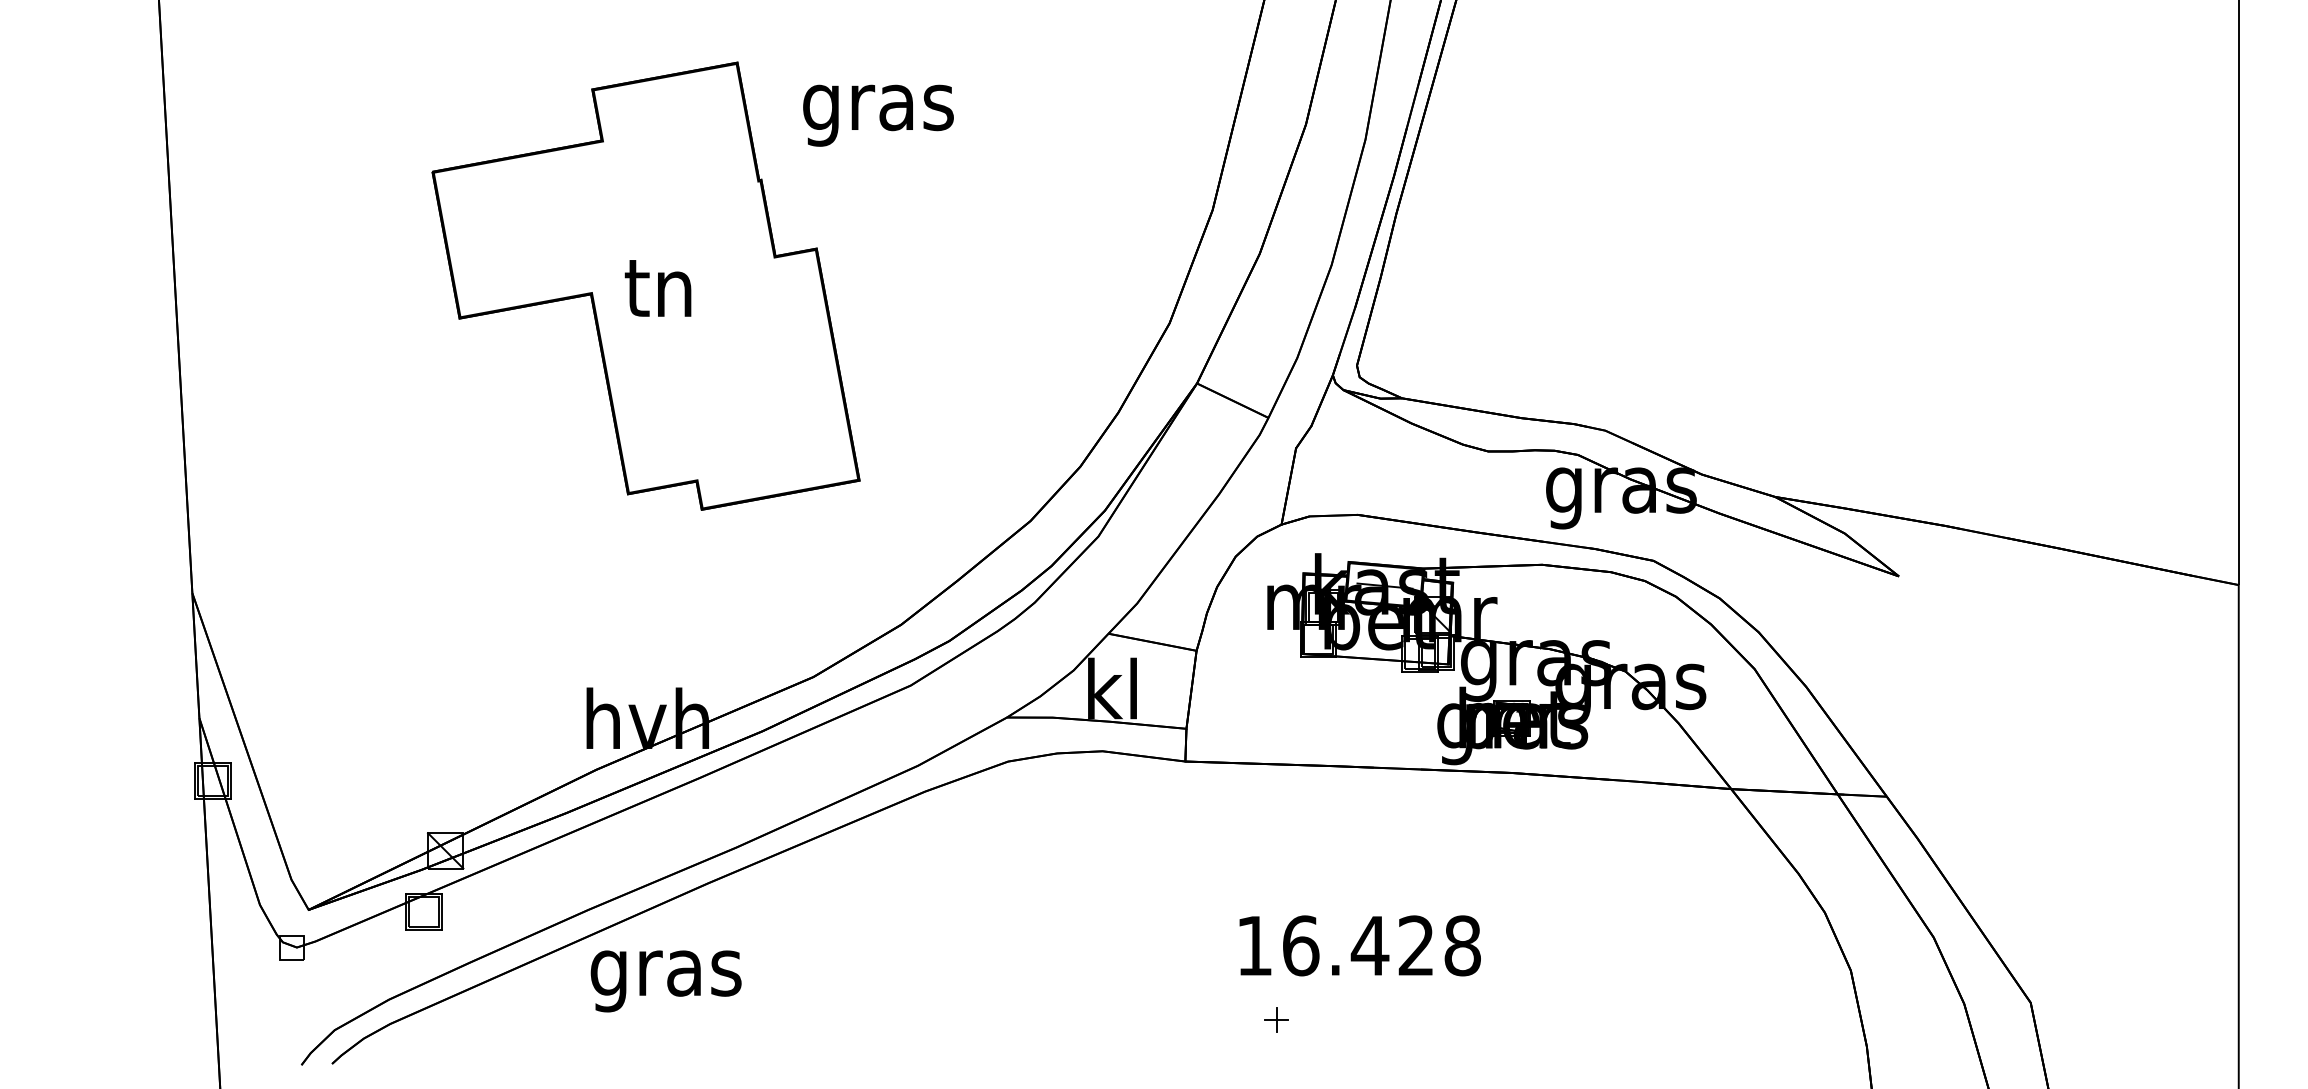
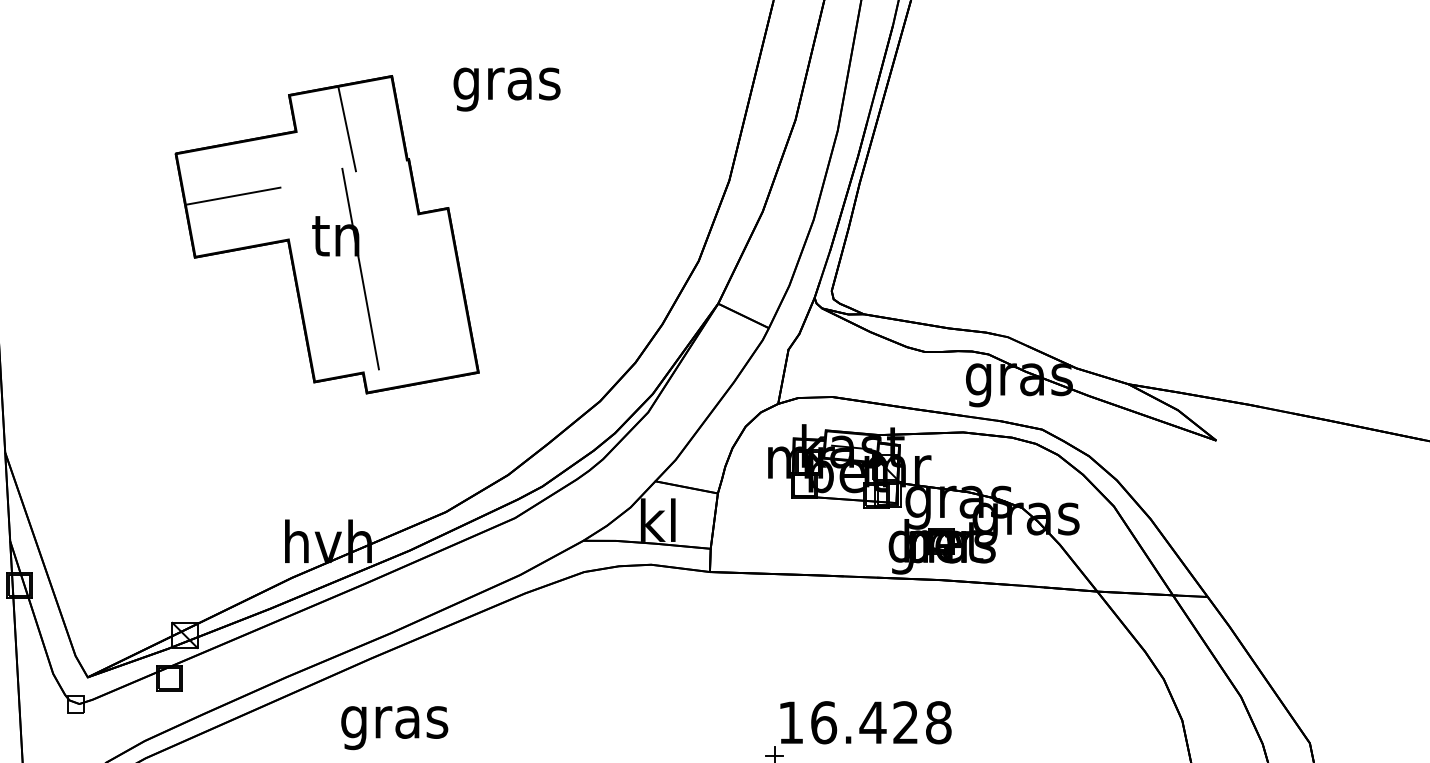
text: (878, 115) -> (507, 89), moved
line: (674, 137) -> (347, 129), added
line: (514, 231) -> (233, 195), added
line: (692, 334) -> (360, 268), added
text: (1359, 945) -> (865, 722), moved
text: (665, 981) -> (394, 728), moved

